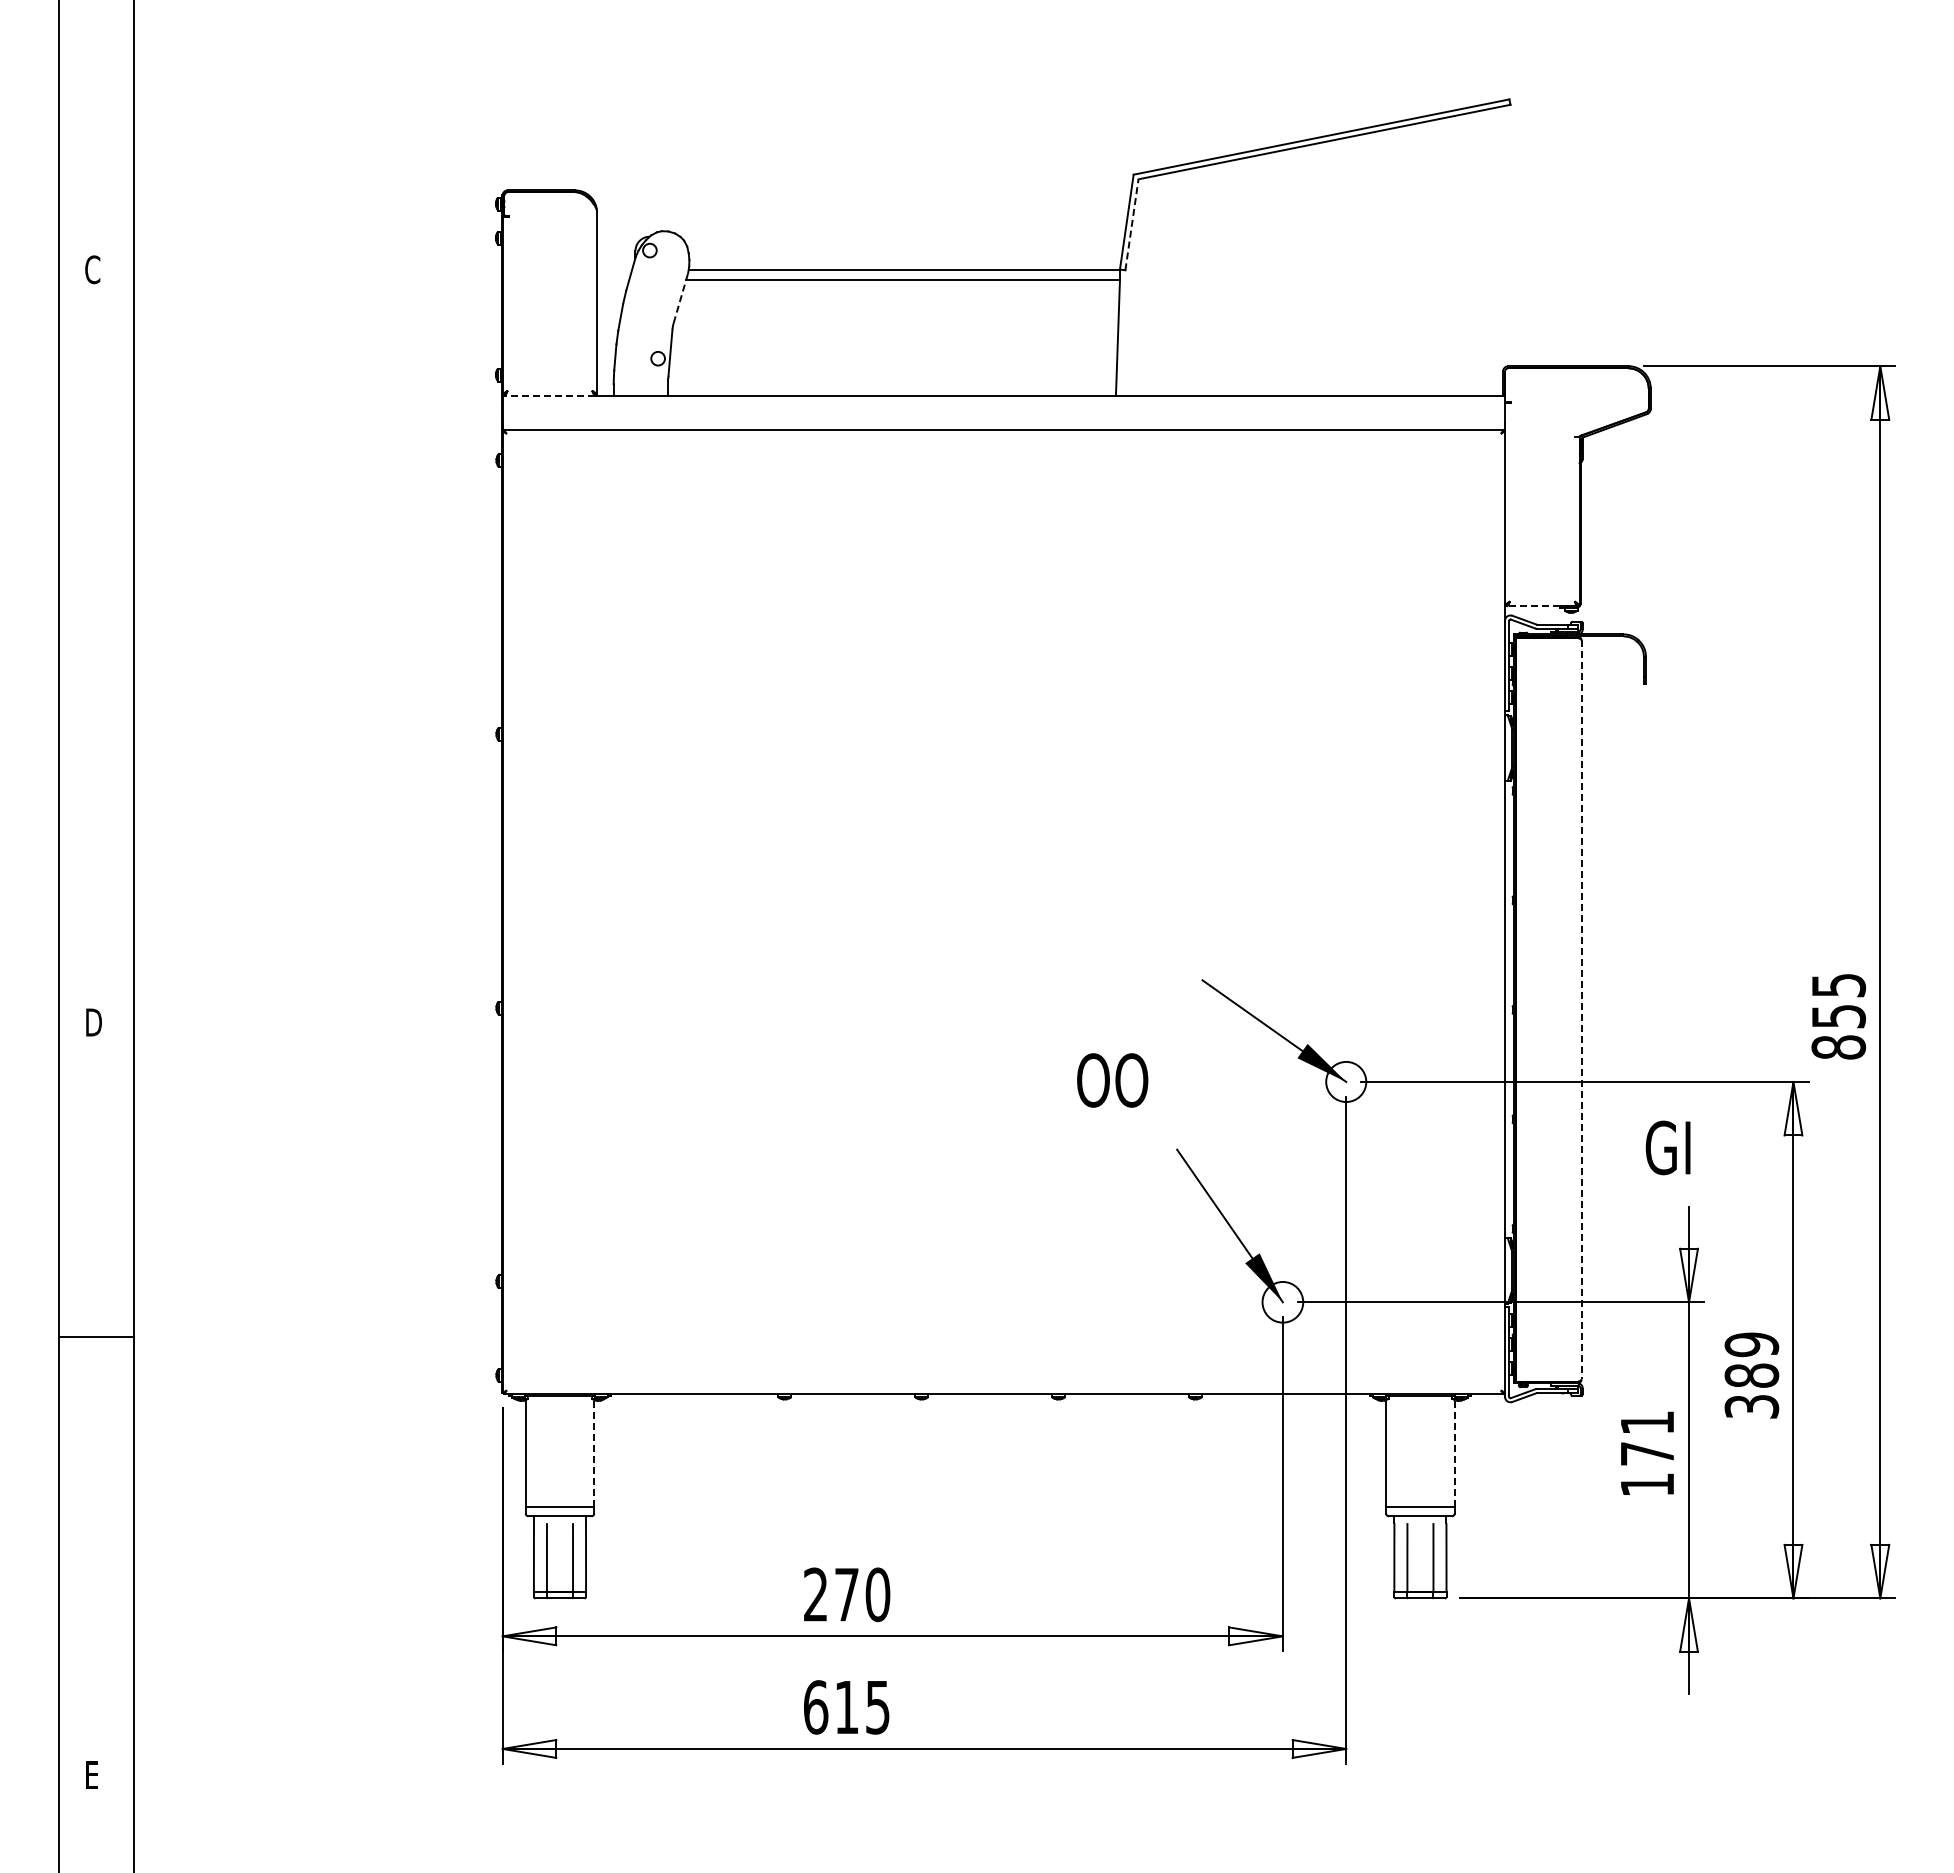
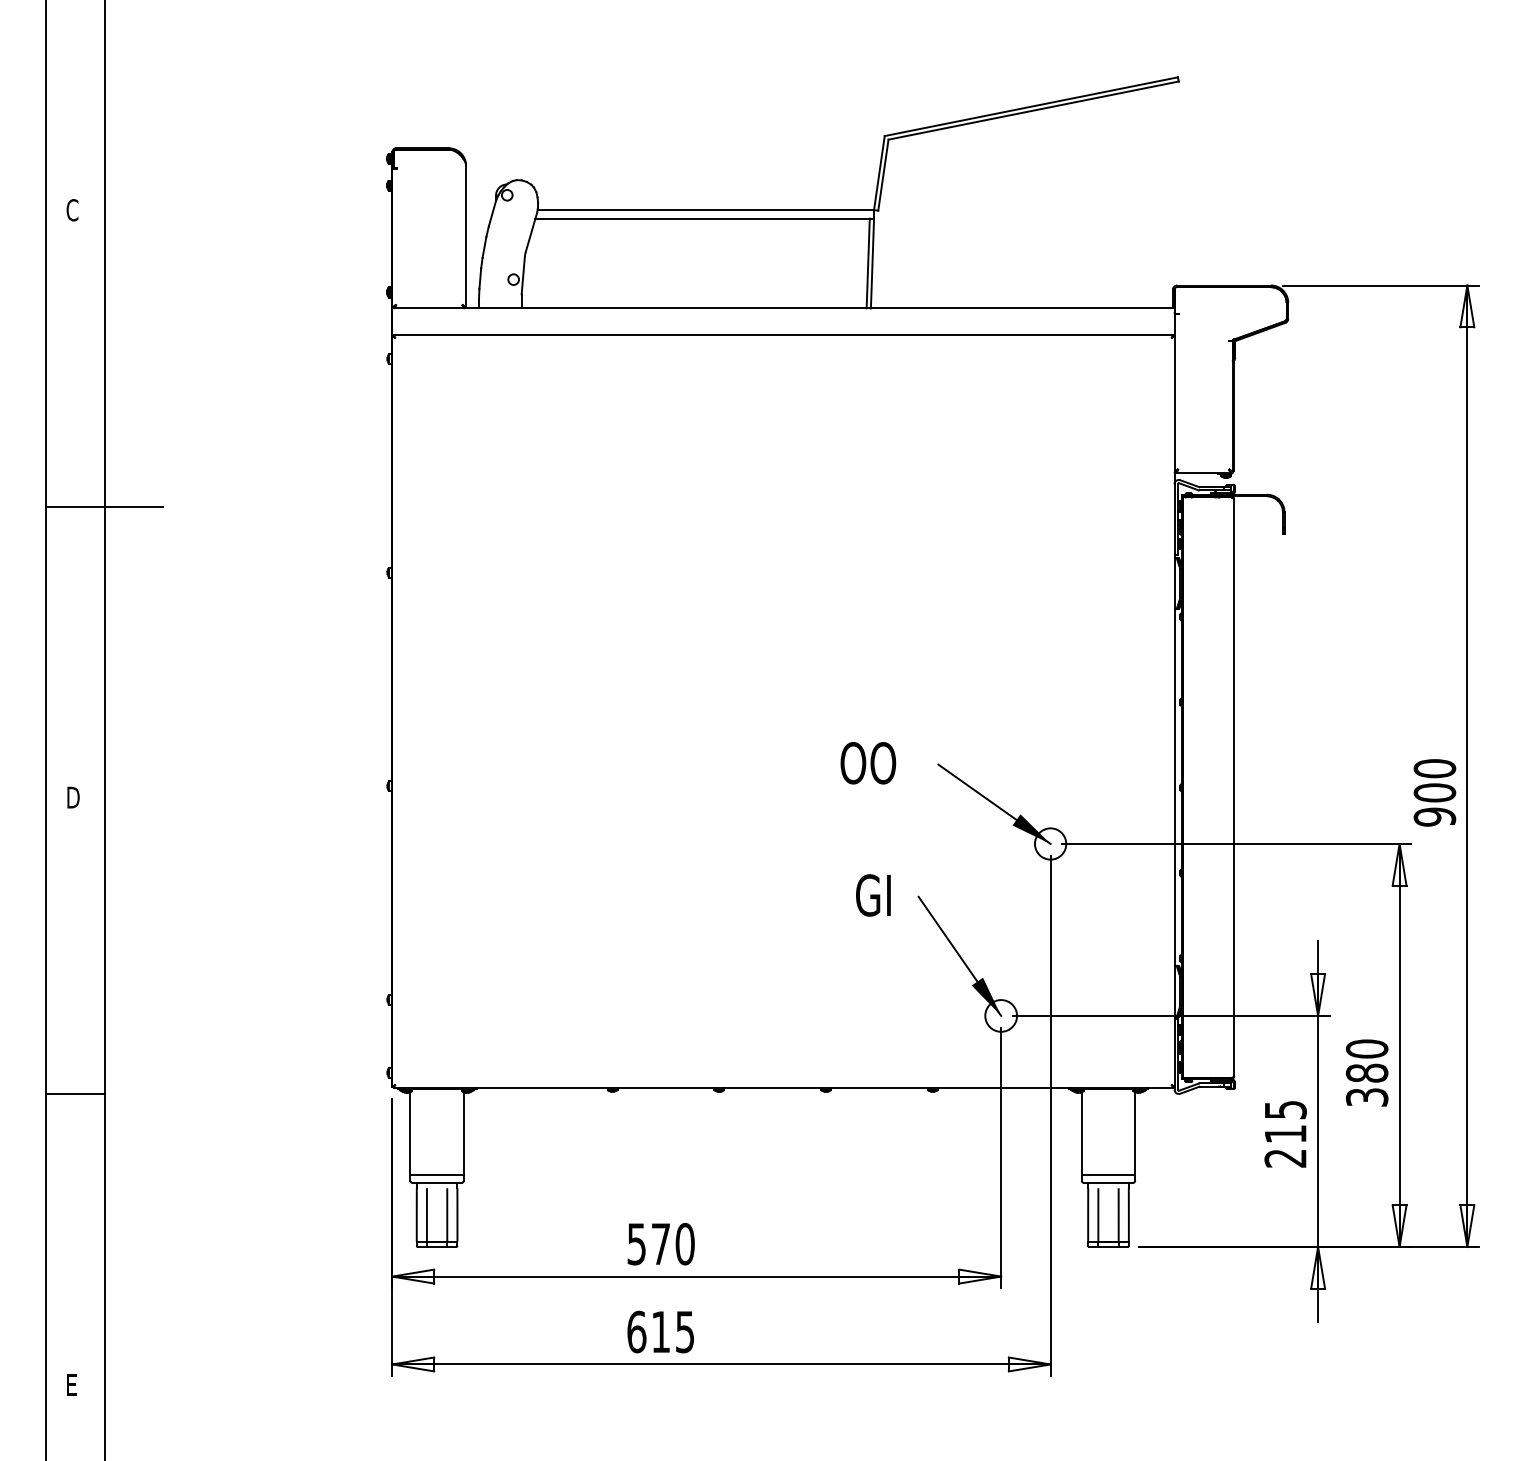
line: (1131, 224) -> (883, 174), dashed -> solid
line: (680, 298) -> (531, 232), dashed -> solid
line: (1112, 337) -> (868, 263), added
line: (549, 395) -> (428, 308), dashed -> solid
line: (1533, 606) -> (1196, 473), dashed -> solid
line: (133, 649) -> (104, 506), added
line: (1581, 1009) -> (1234, 787), dashed -> solid
text: (1838, 1016) -> (1434, 792), 855 -> 900
text: (1112, 1080) -> (868, 763), moved
text: (1667, 1147) -> (872, 895), moved
line: (95, 1336) -> (74, 1094), moved
text: (1751, 1344) -> (1366, 1048), 389 -> 380
line: (594, 1452) -> (464, 1133), dashed -> solid
line: (1454, 1452) -> (1135, 1133), dashed -> solid
text: (1647, 1453) -> (1285, 1133), 171 -> 215
text: (815, 1594) -> (636, 1243), 270 -> 570

